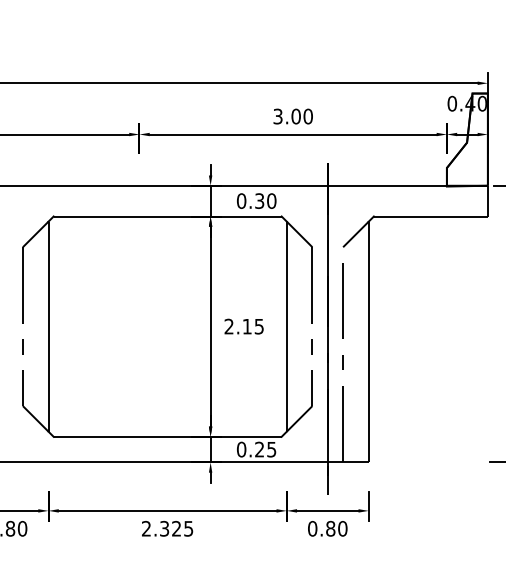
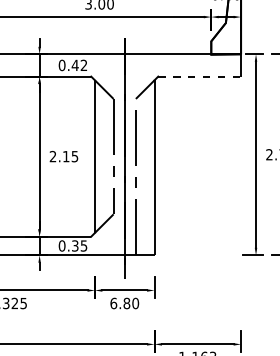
text: (265, 200) -> (79, 64), 0.30 -> 0.42
line: (431, 216) -> (200, 76), solid -> dashed
text: (259, 449) -> (75, 245), 0.25 -> 0.35
text: (312, 528) -> (113, 303), 0.80 -> 6.80

